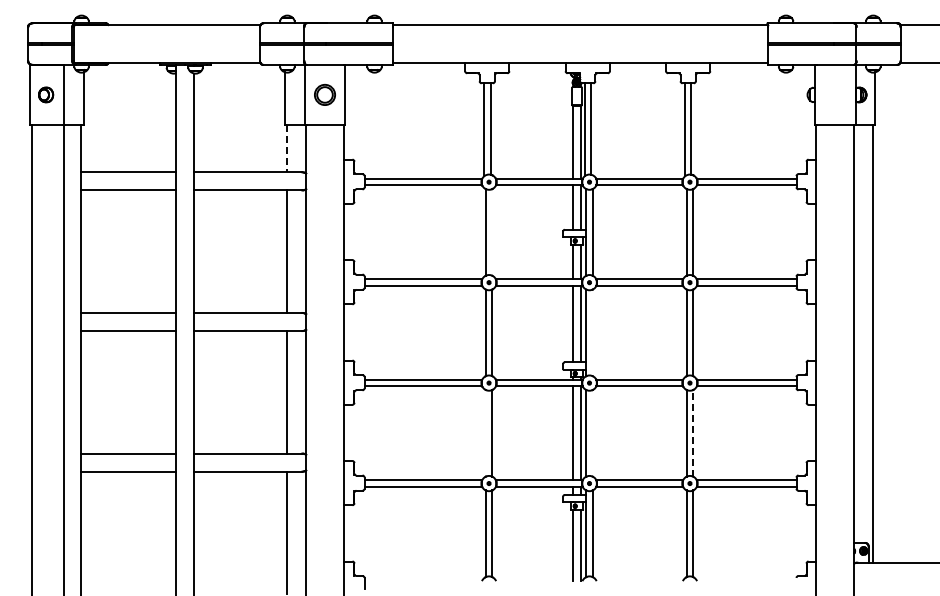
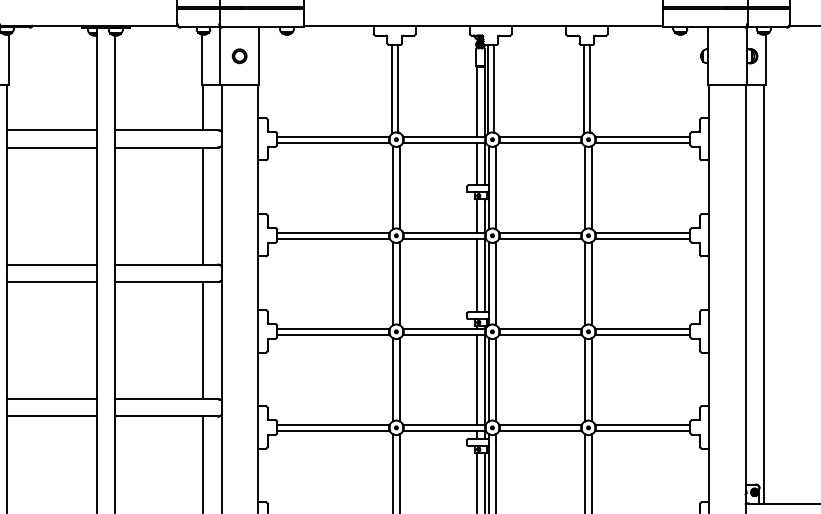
part: (325, 94) -> (240, 55), size x0.71
line: (287, 148) -> (203, 107), dashed -> solid
line: (492, 232) -> (399, 187), added
line: (592, 332) -> (495, 283), added
line: (693, 432) -> (591, 379), dashed -> solid
line: (485, 433) -> (393, 379), added
line: (592, 433) -> (495, 379), added

